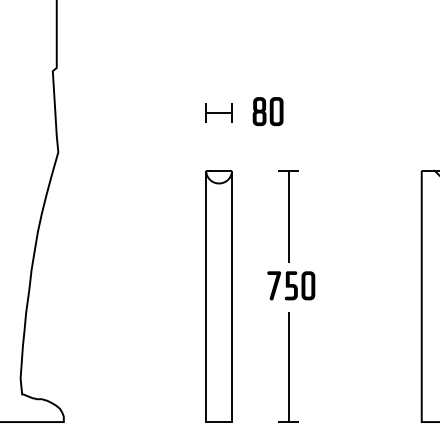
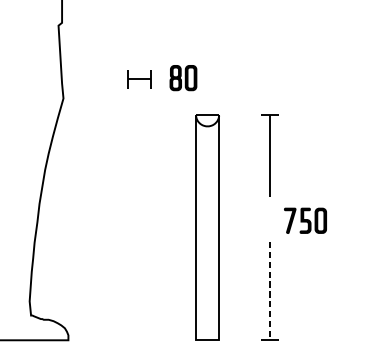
part: (252, 114) -> (169, 80), moved
part: (291, 285) -> (305, 220), moved
line: (289, 367) -> (270, 291), solid -> dashed

